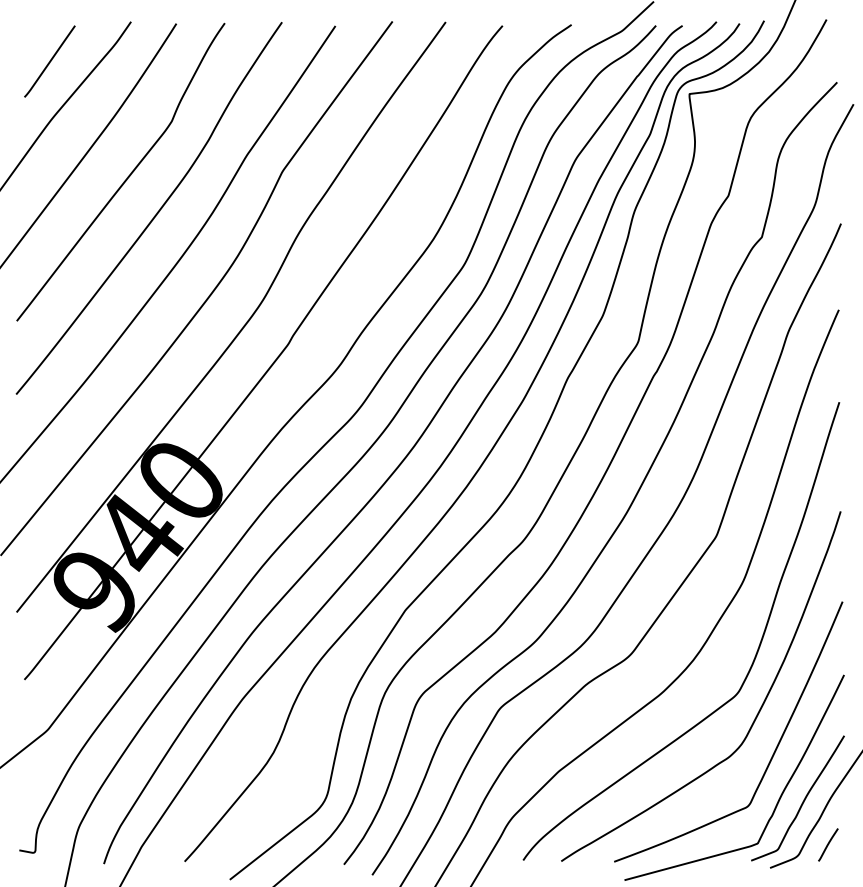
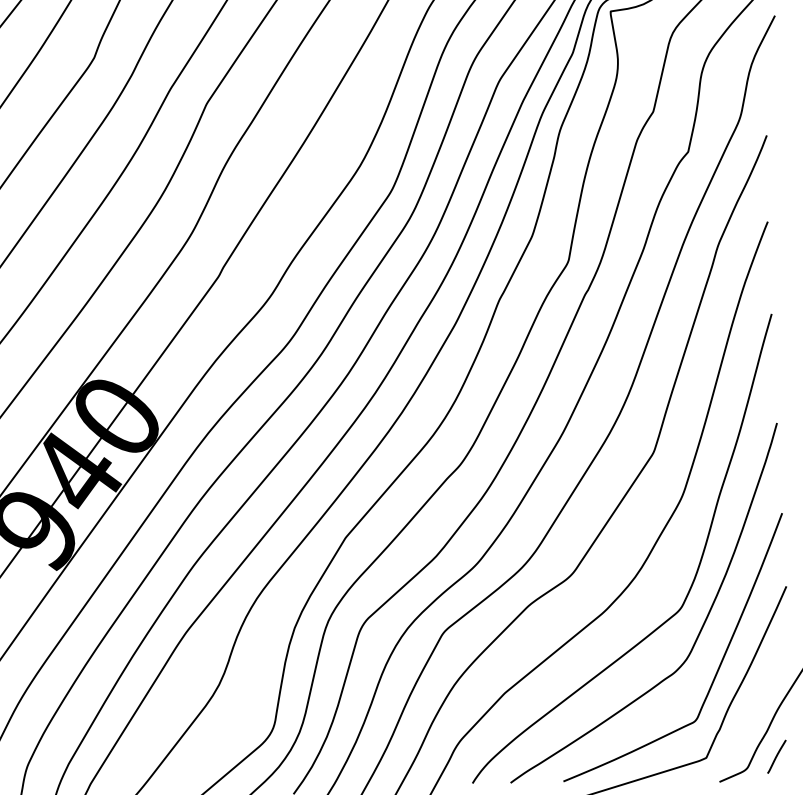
curve: (802, 801) -> (749, 714), removed

